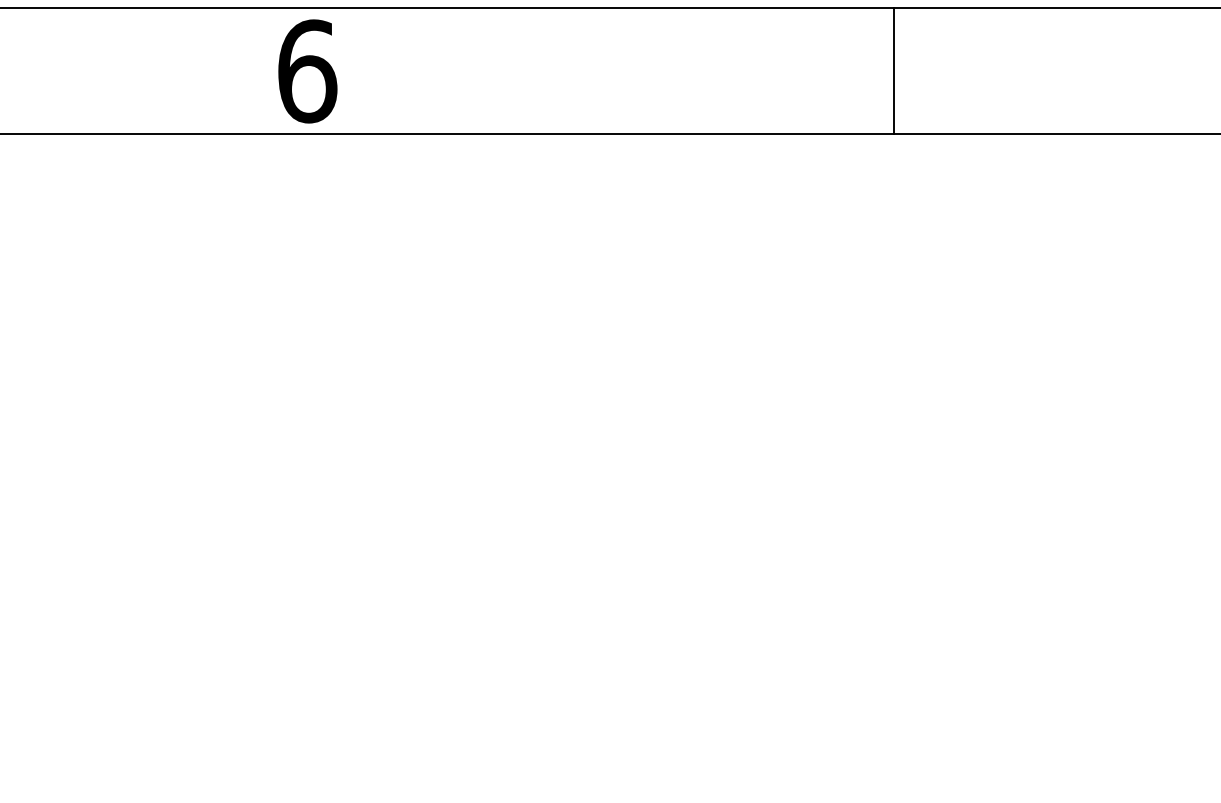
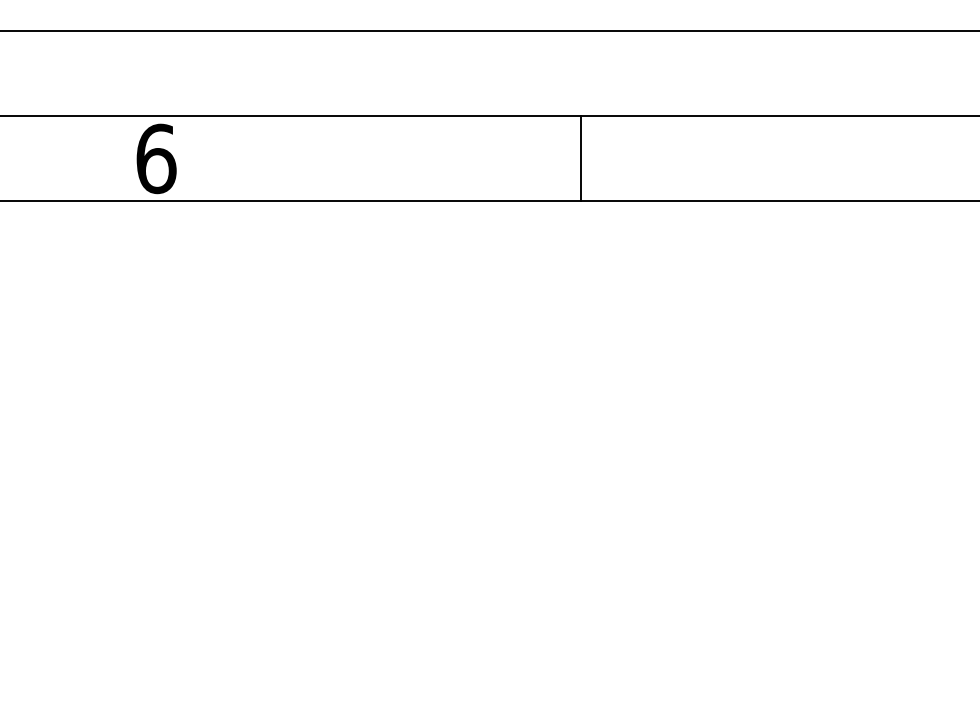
line: (895, 70) -> (581, 158), moved

